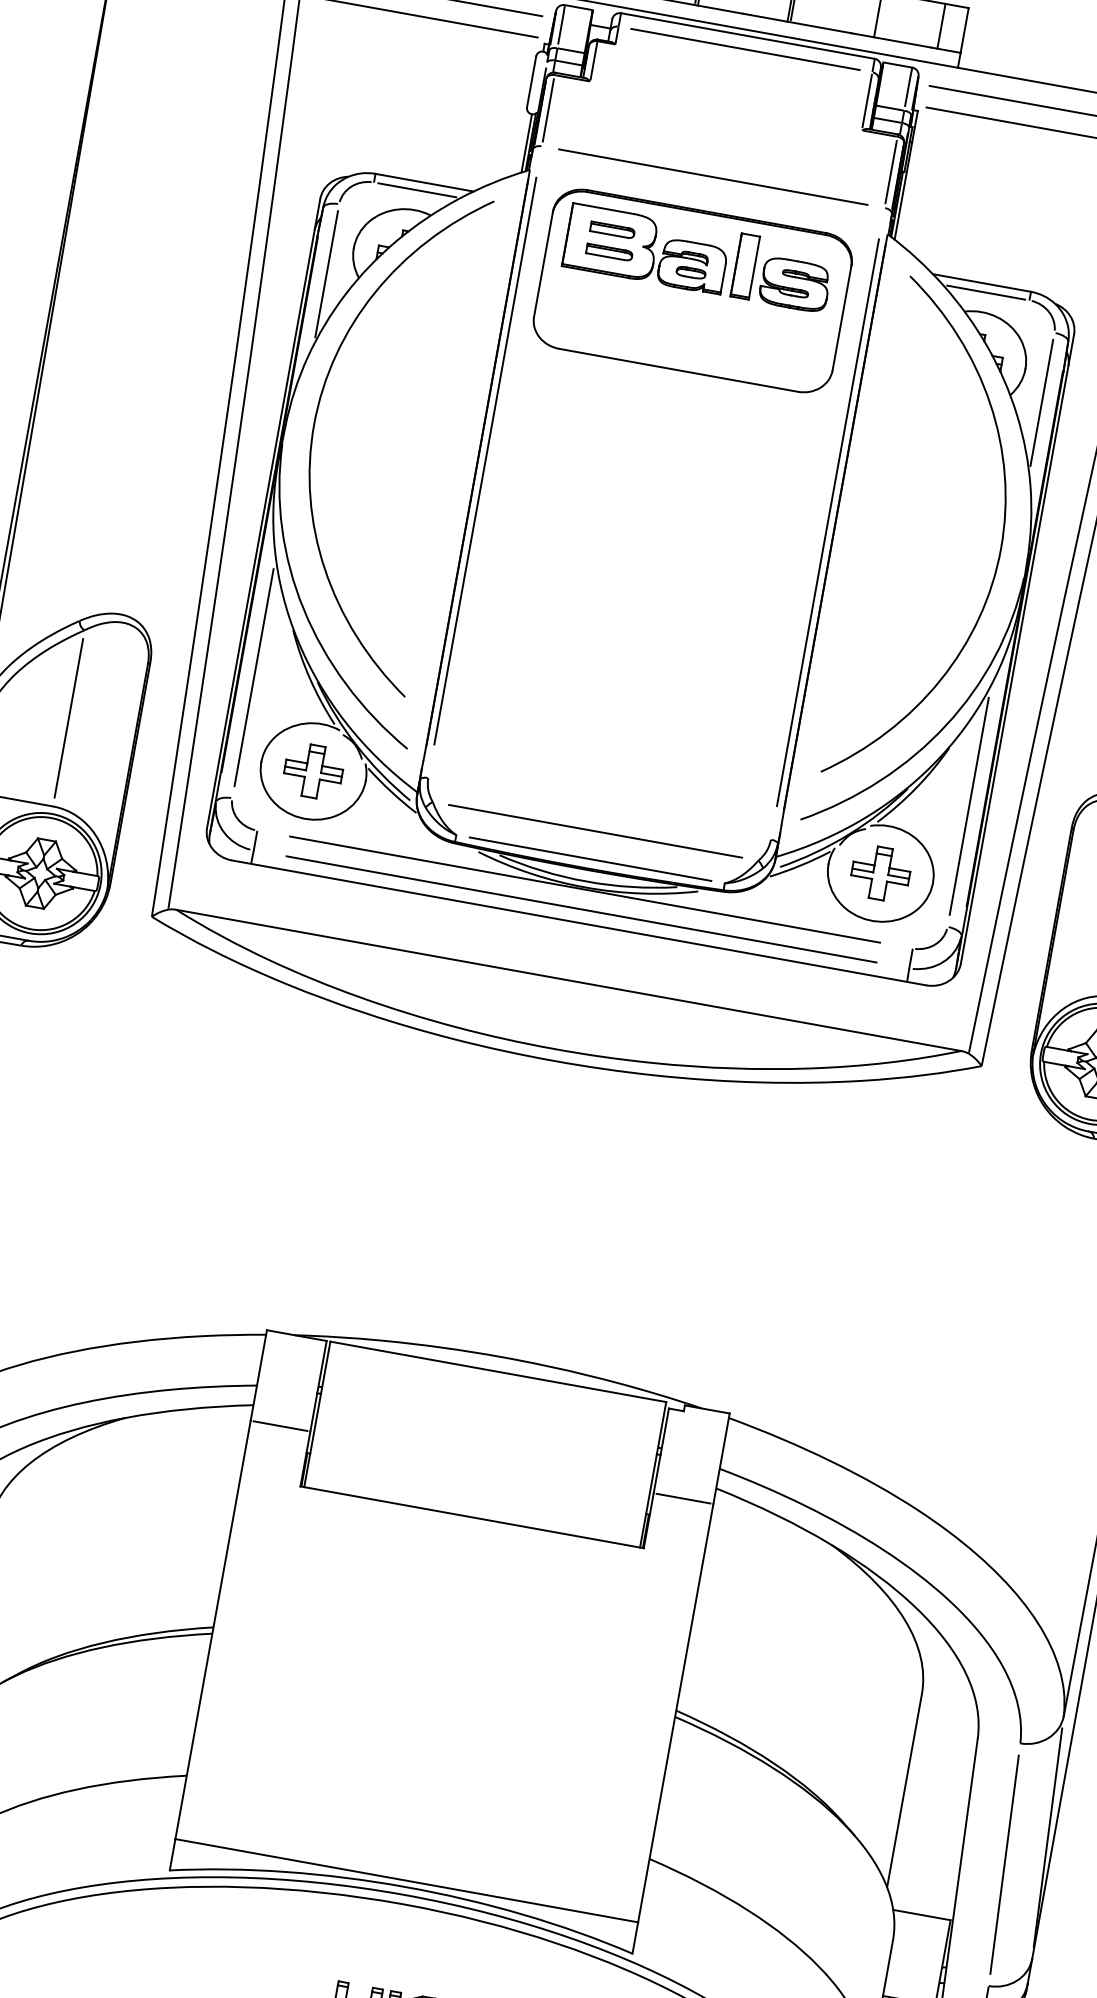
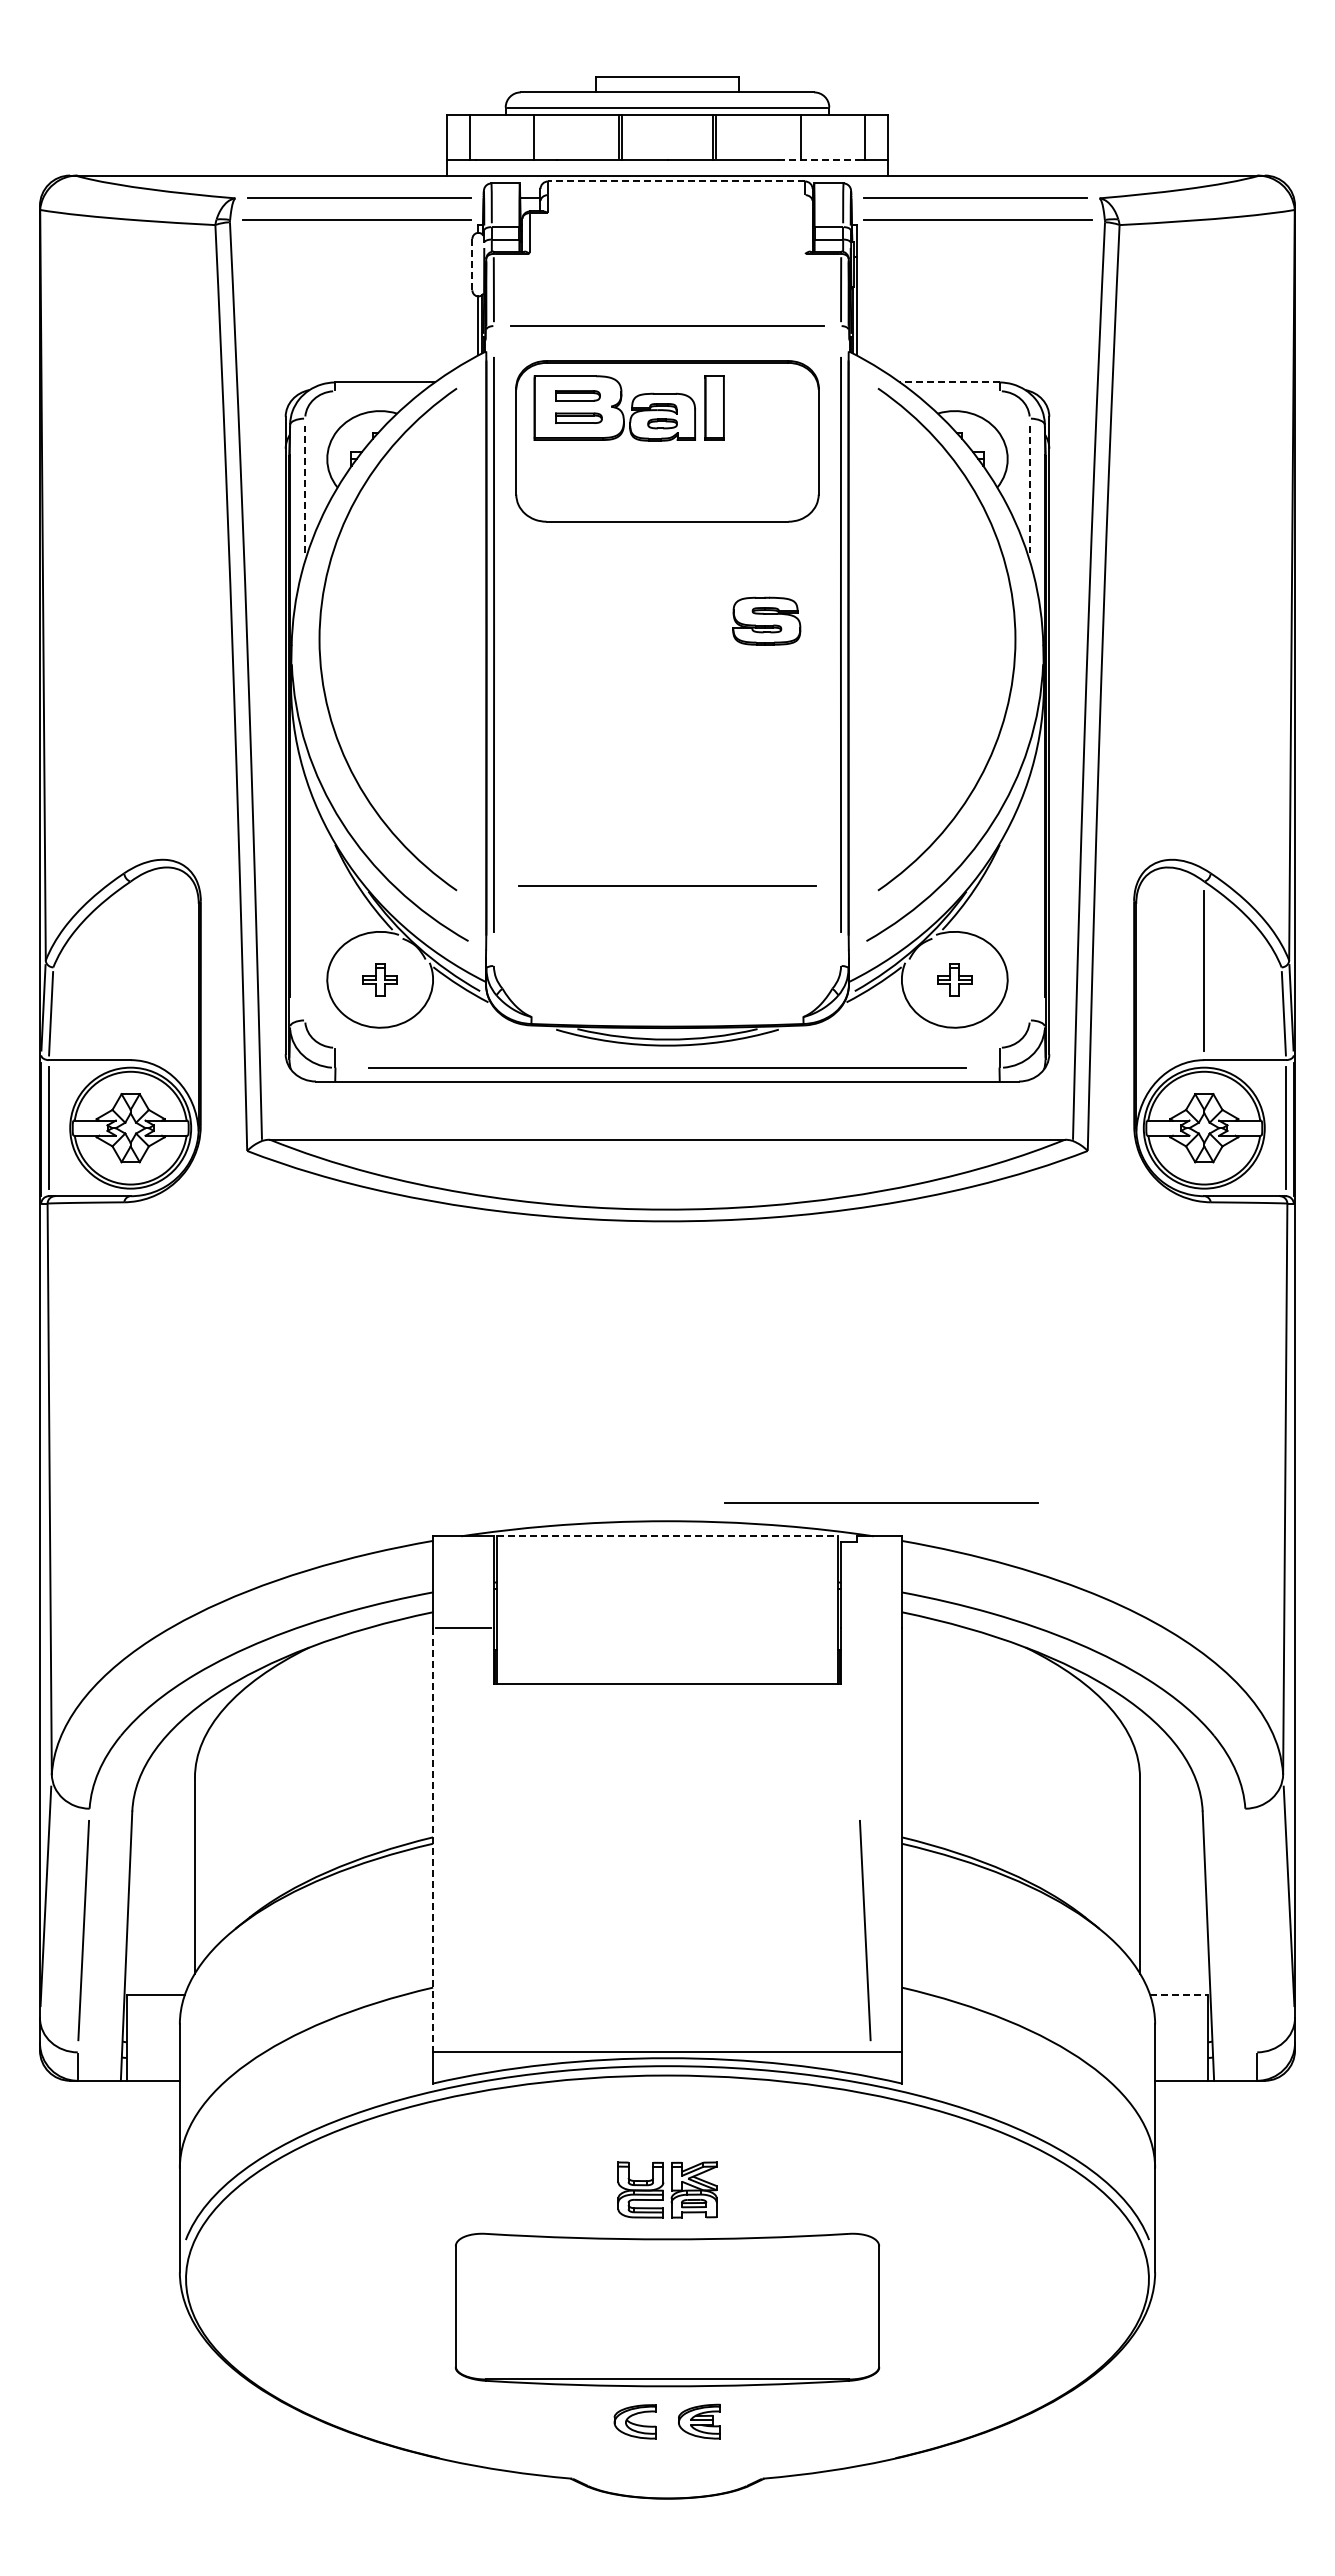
line: (747, 36) -> (676, 181), solid -> dashed
line: (891, 40) -> (818, 160), solid -> dashed
line: (745, 49) -> (676, 195), removed
line: (531, 81) -> (472, 264), solid -> dashed
line: (867, 100) -> (805, 223), removed
line: (416, 190) -> (378, 391), removed
line: (326, 274) -> (305, 489), solid -> dashed
line: (981, 282) -> (949, 382), solid -> dashed
part: (794, 284) -> (766, 620), moved
line: (985, 292) -> (955, 391), removed
line: (1041, 402) -> (1029, 489), solid -> dashed
line: (254, 677) -> (305, 898), removed
line: (68, 717) -> (130, 970), removed
part: (312, 771) -> (379, 979), size x0.6
line: (968, 806) -> (1029, 898), removed
line: (595, 831) -> (667, 885), moved
line: (590, 859) -> (667, 1017), removed
part: (880, 873) -> (954, 979), size x0.6
line: (585, 889) -> (667, 1047), removed
line: (499, 1372) -> (668, 1536), solid -> dashed
line: (715, 1376) -> (881, 1502), added
line: (683, 1499) -> (871, 1628), removed
line: (213, 1629) -> (433, 1839), solid -> dashed
line: (1004, 1864) -> (865, 1930), moved
line: (922, 1915) -> (1179, 1994), solid -> dashed

